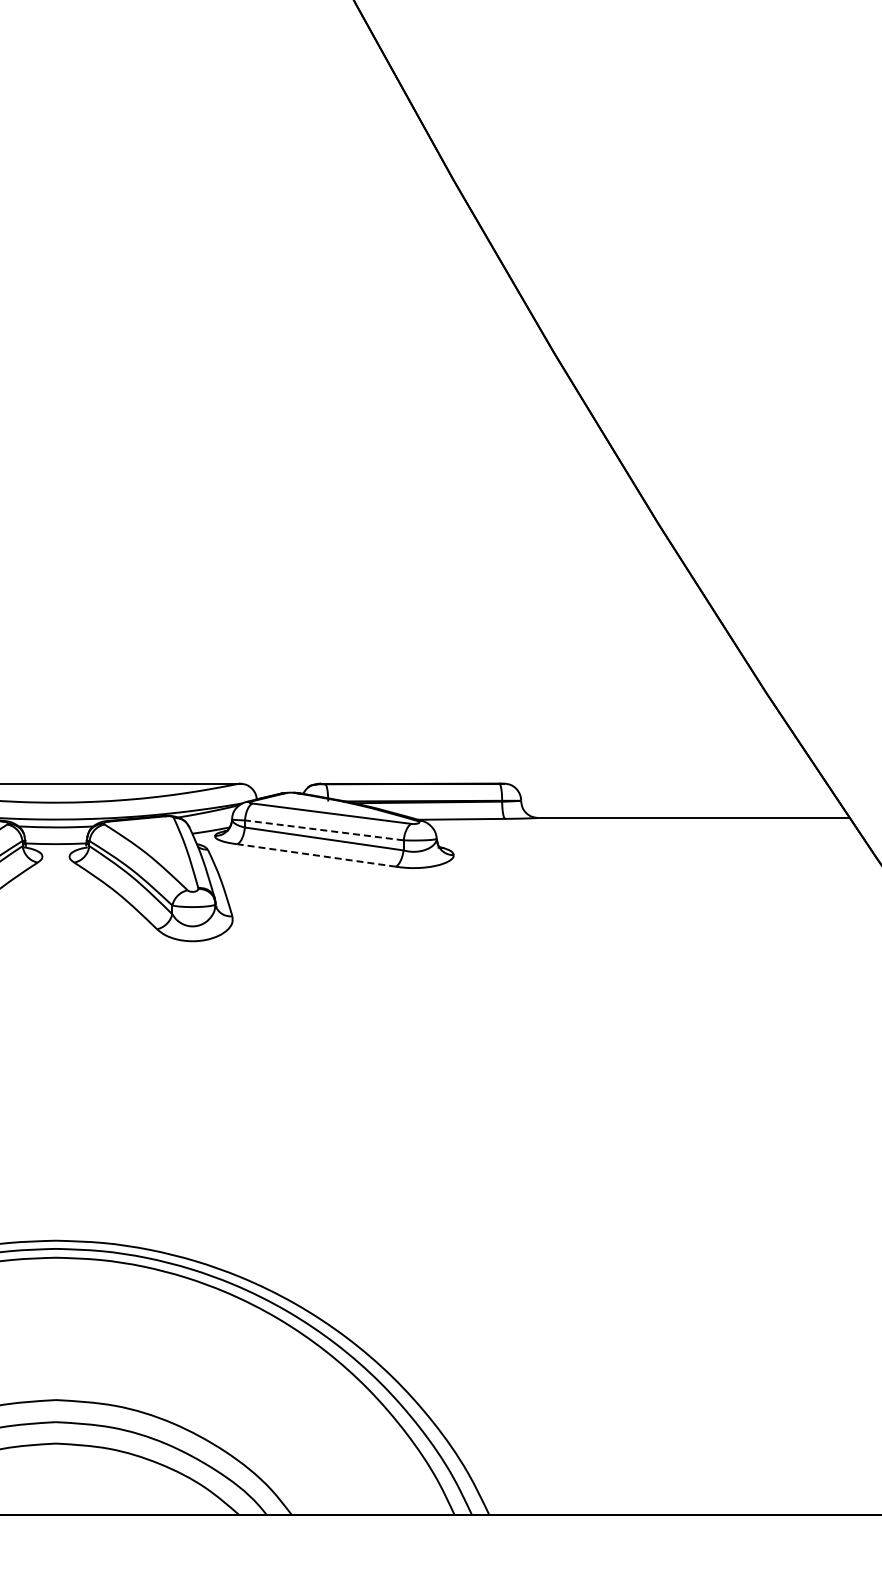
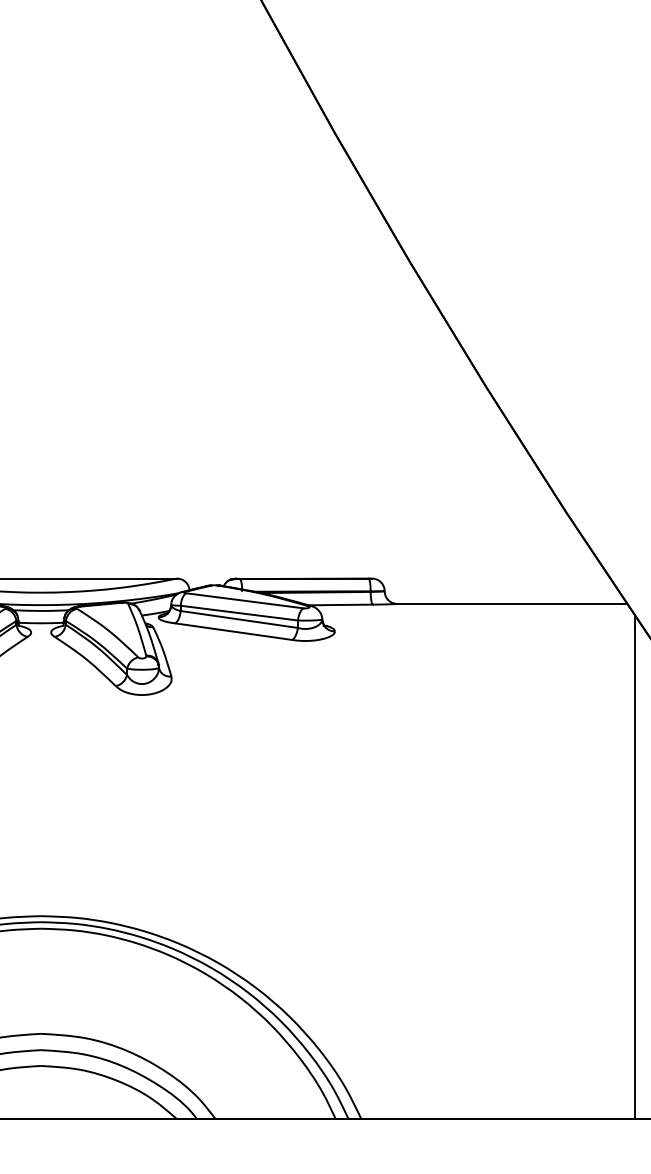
line: (324, 830) -> (239, 613), dashed -> solid
line: (316, 855) -> (233, 631), dashed -> solid
line: (860, 1174) -> (635, 867), added

